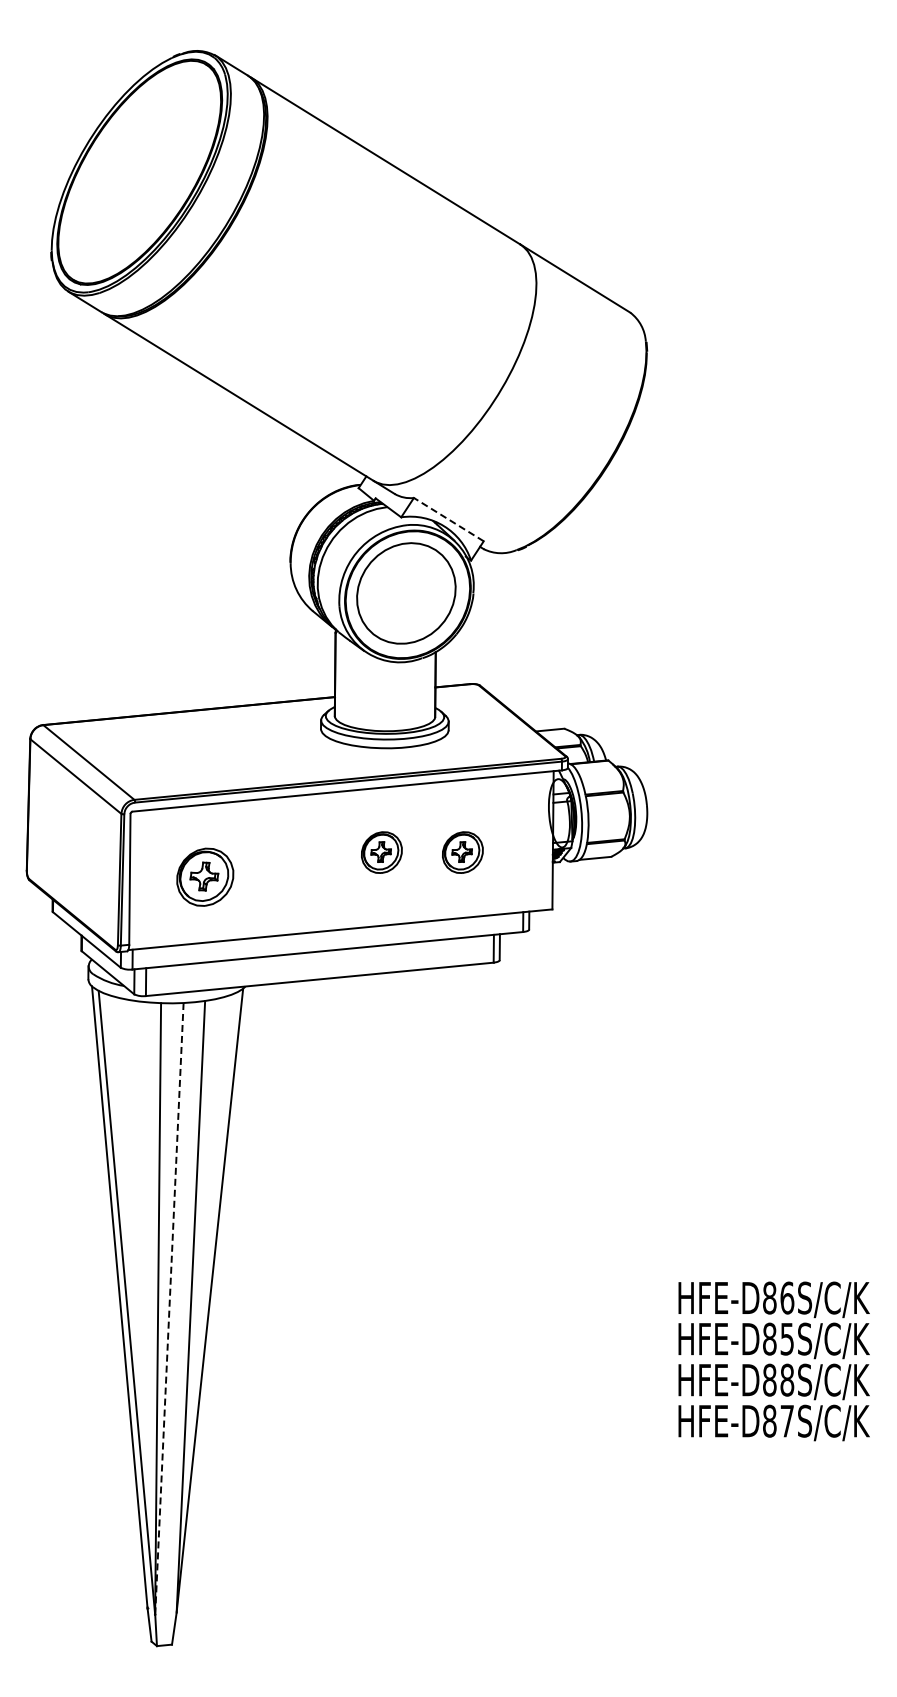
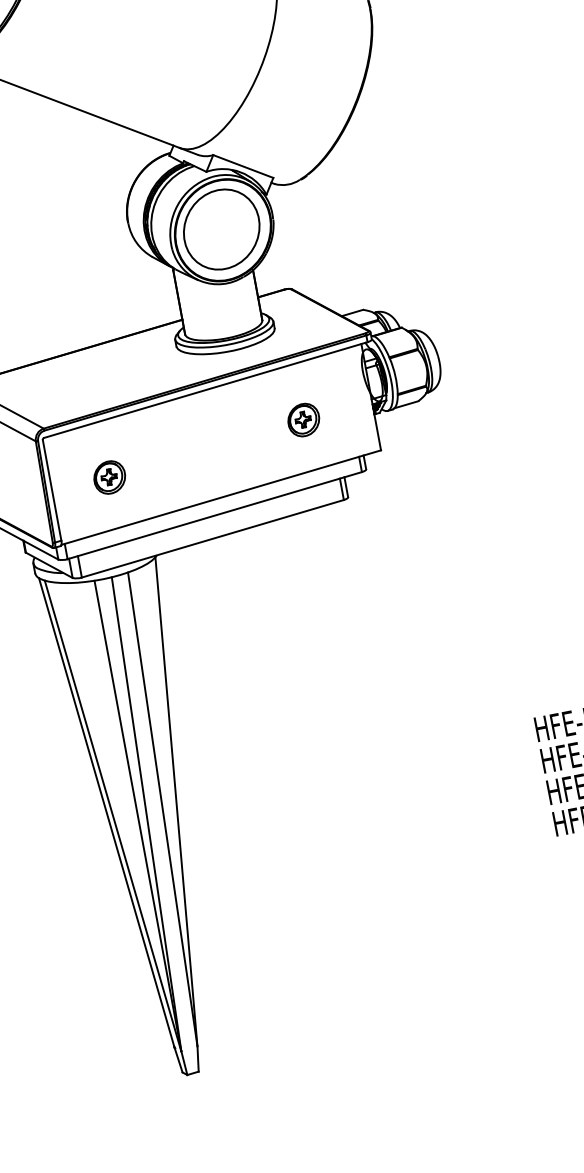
line: (448, 519) -> (243, 166), dashed -> solid
part: (381, 852) -> (241, 432), removed
part: (205, 877) -> (109, 477), size x0.71
line: (169, 1309) -> (146, 814), dashed -> solid

